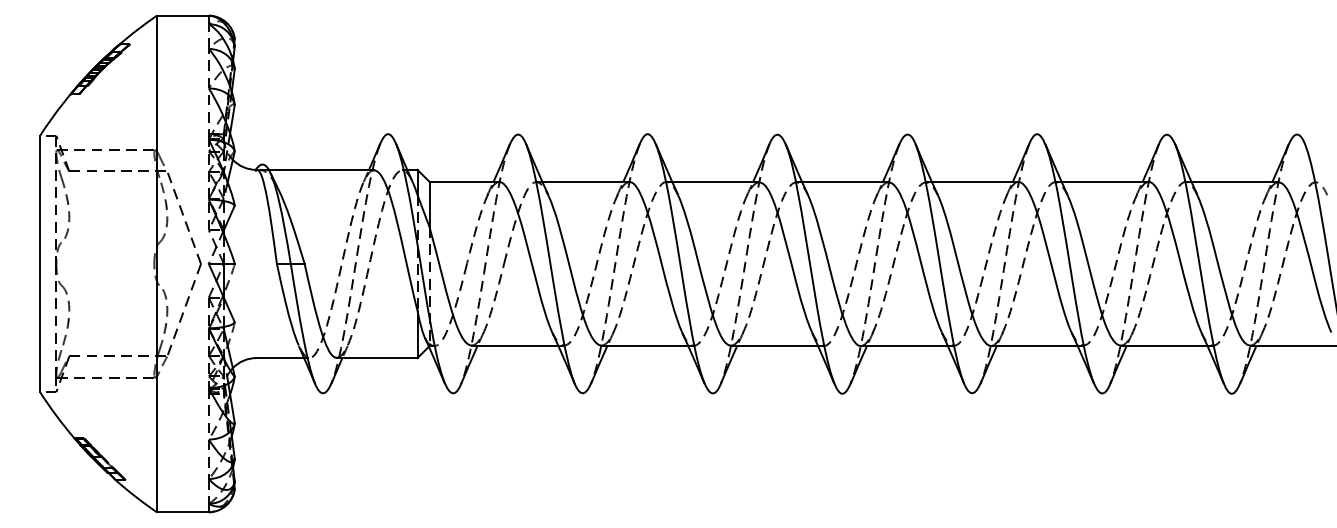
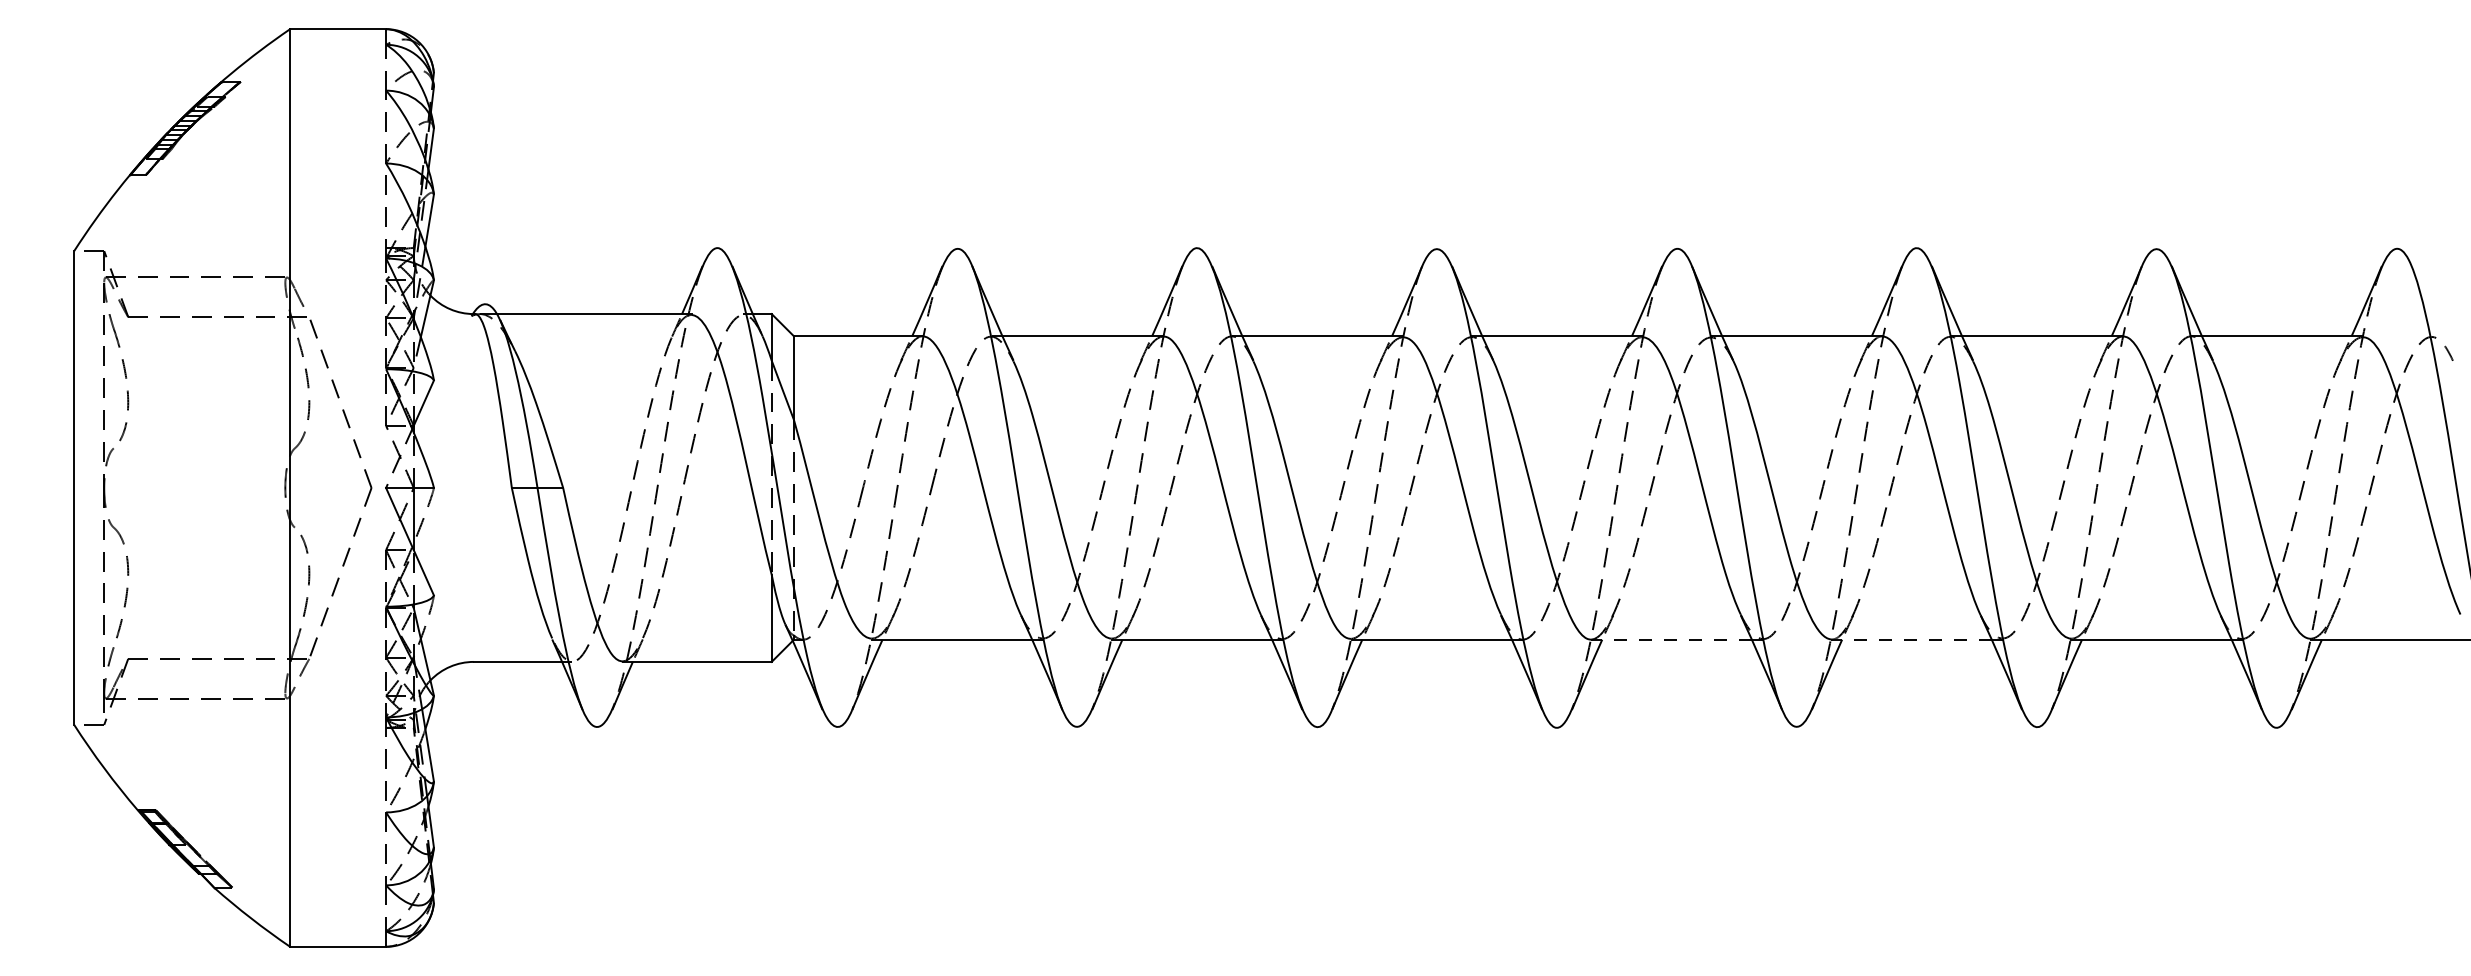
line: (904, 346) -> (1671, 640), solid -> dashed
line: (1033, 346) -> (1910, 640), solid -> dashed

